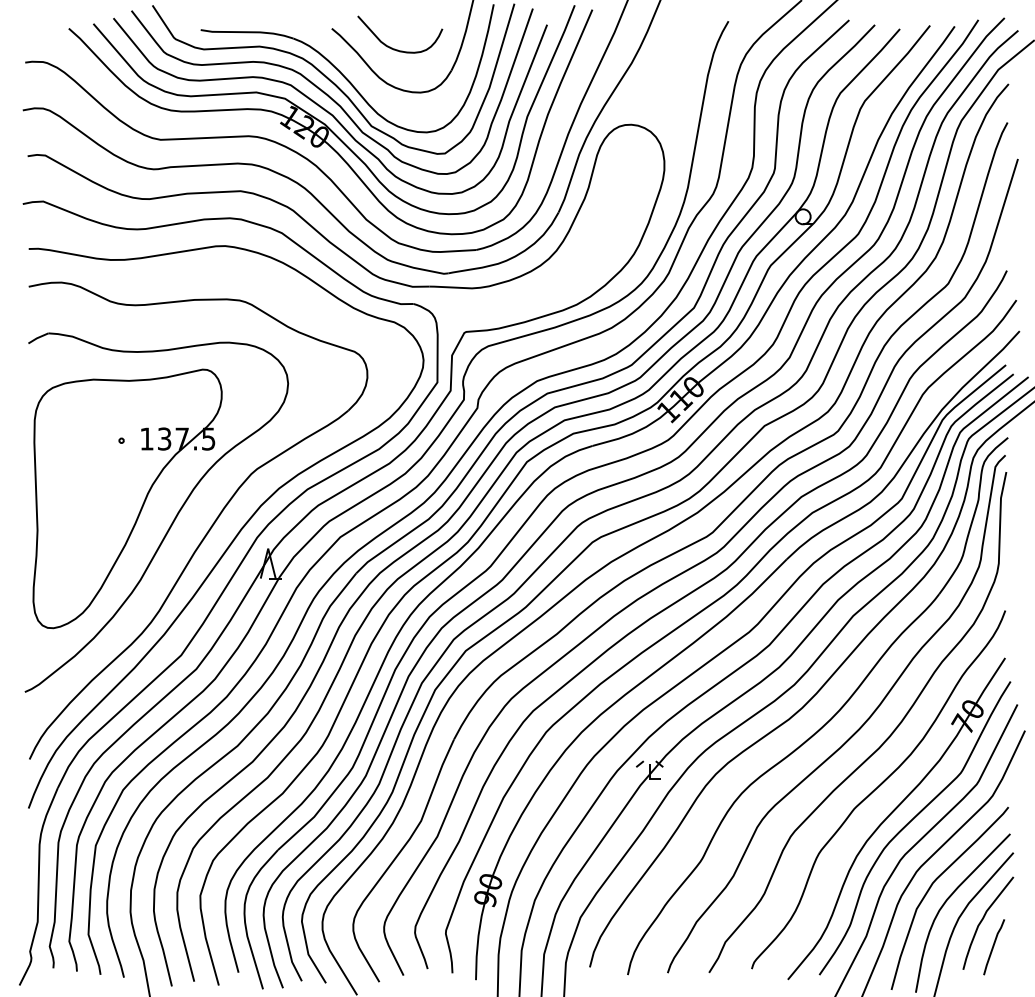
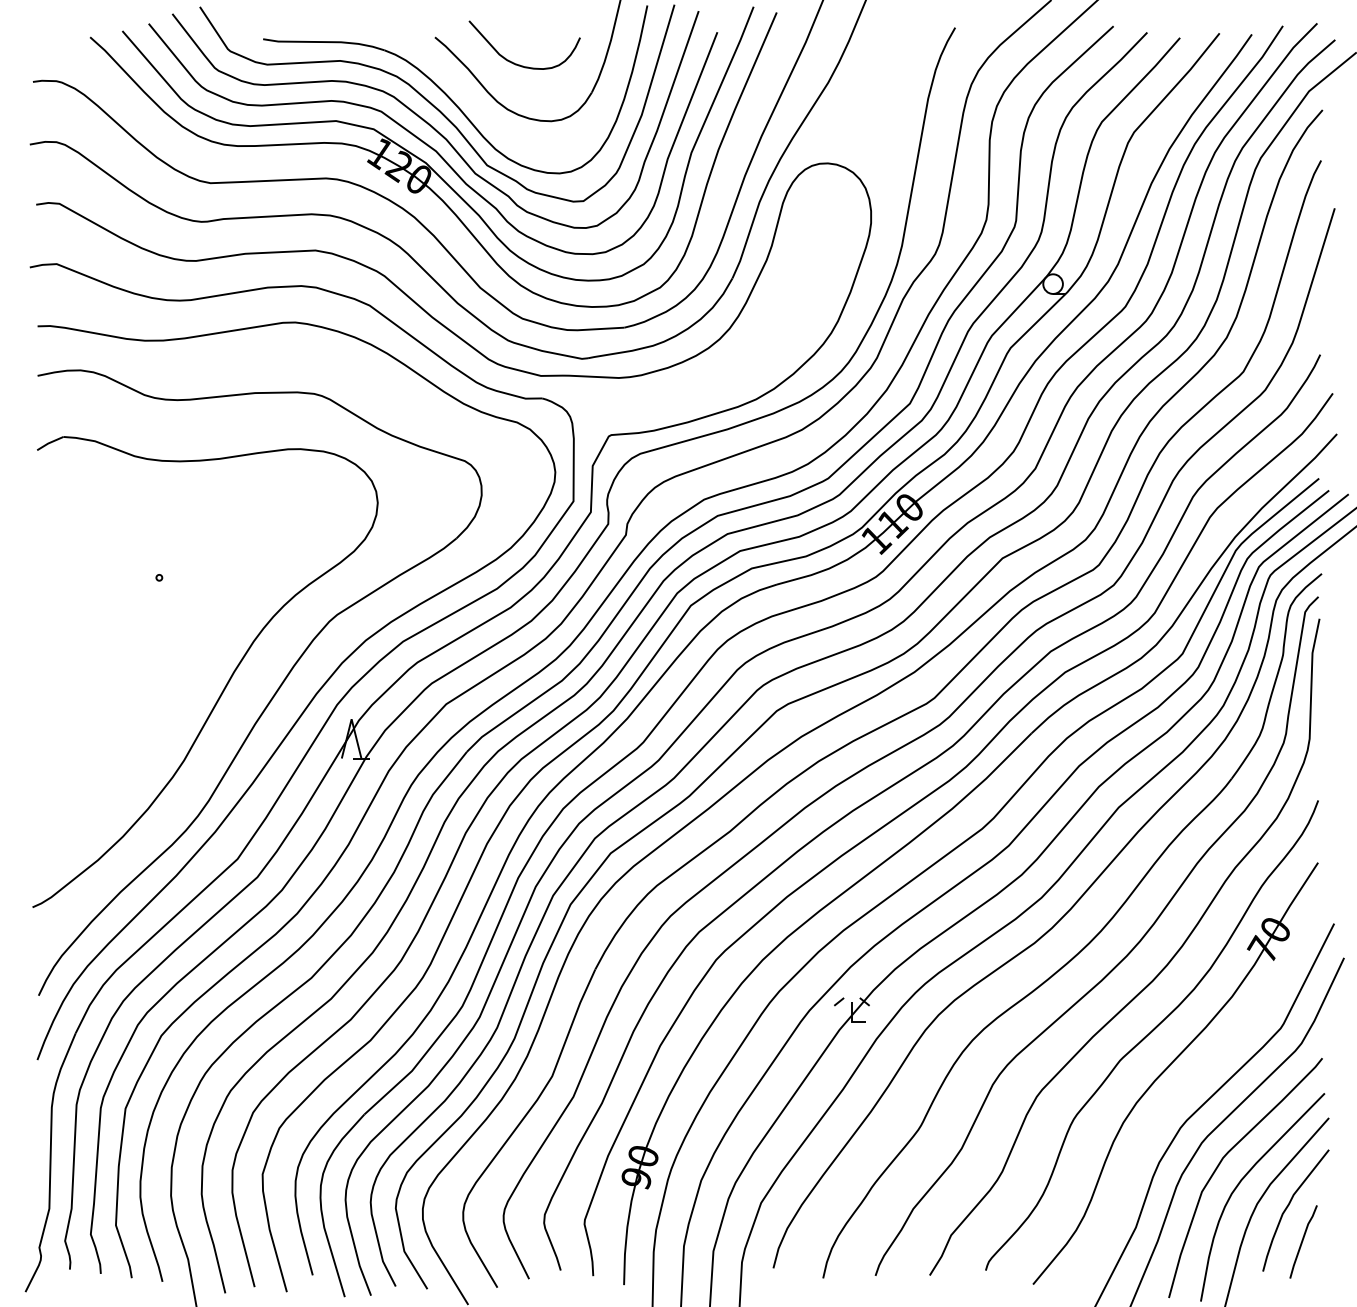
part: (127, 498) -> (166, 653), removed
curve: (910, 822) -> (1193, 1078), removed

